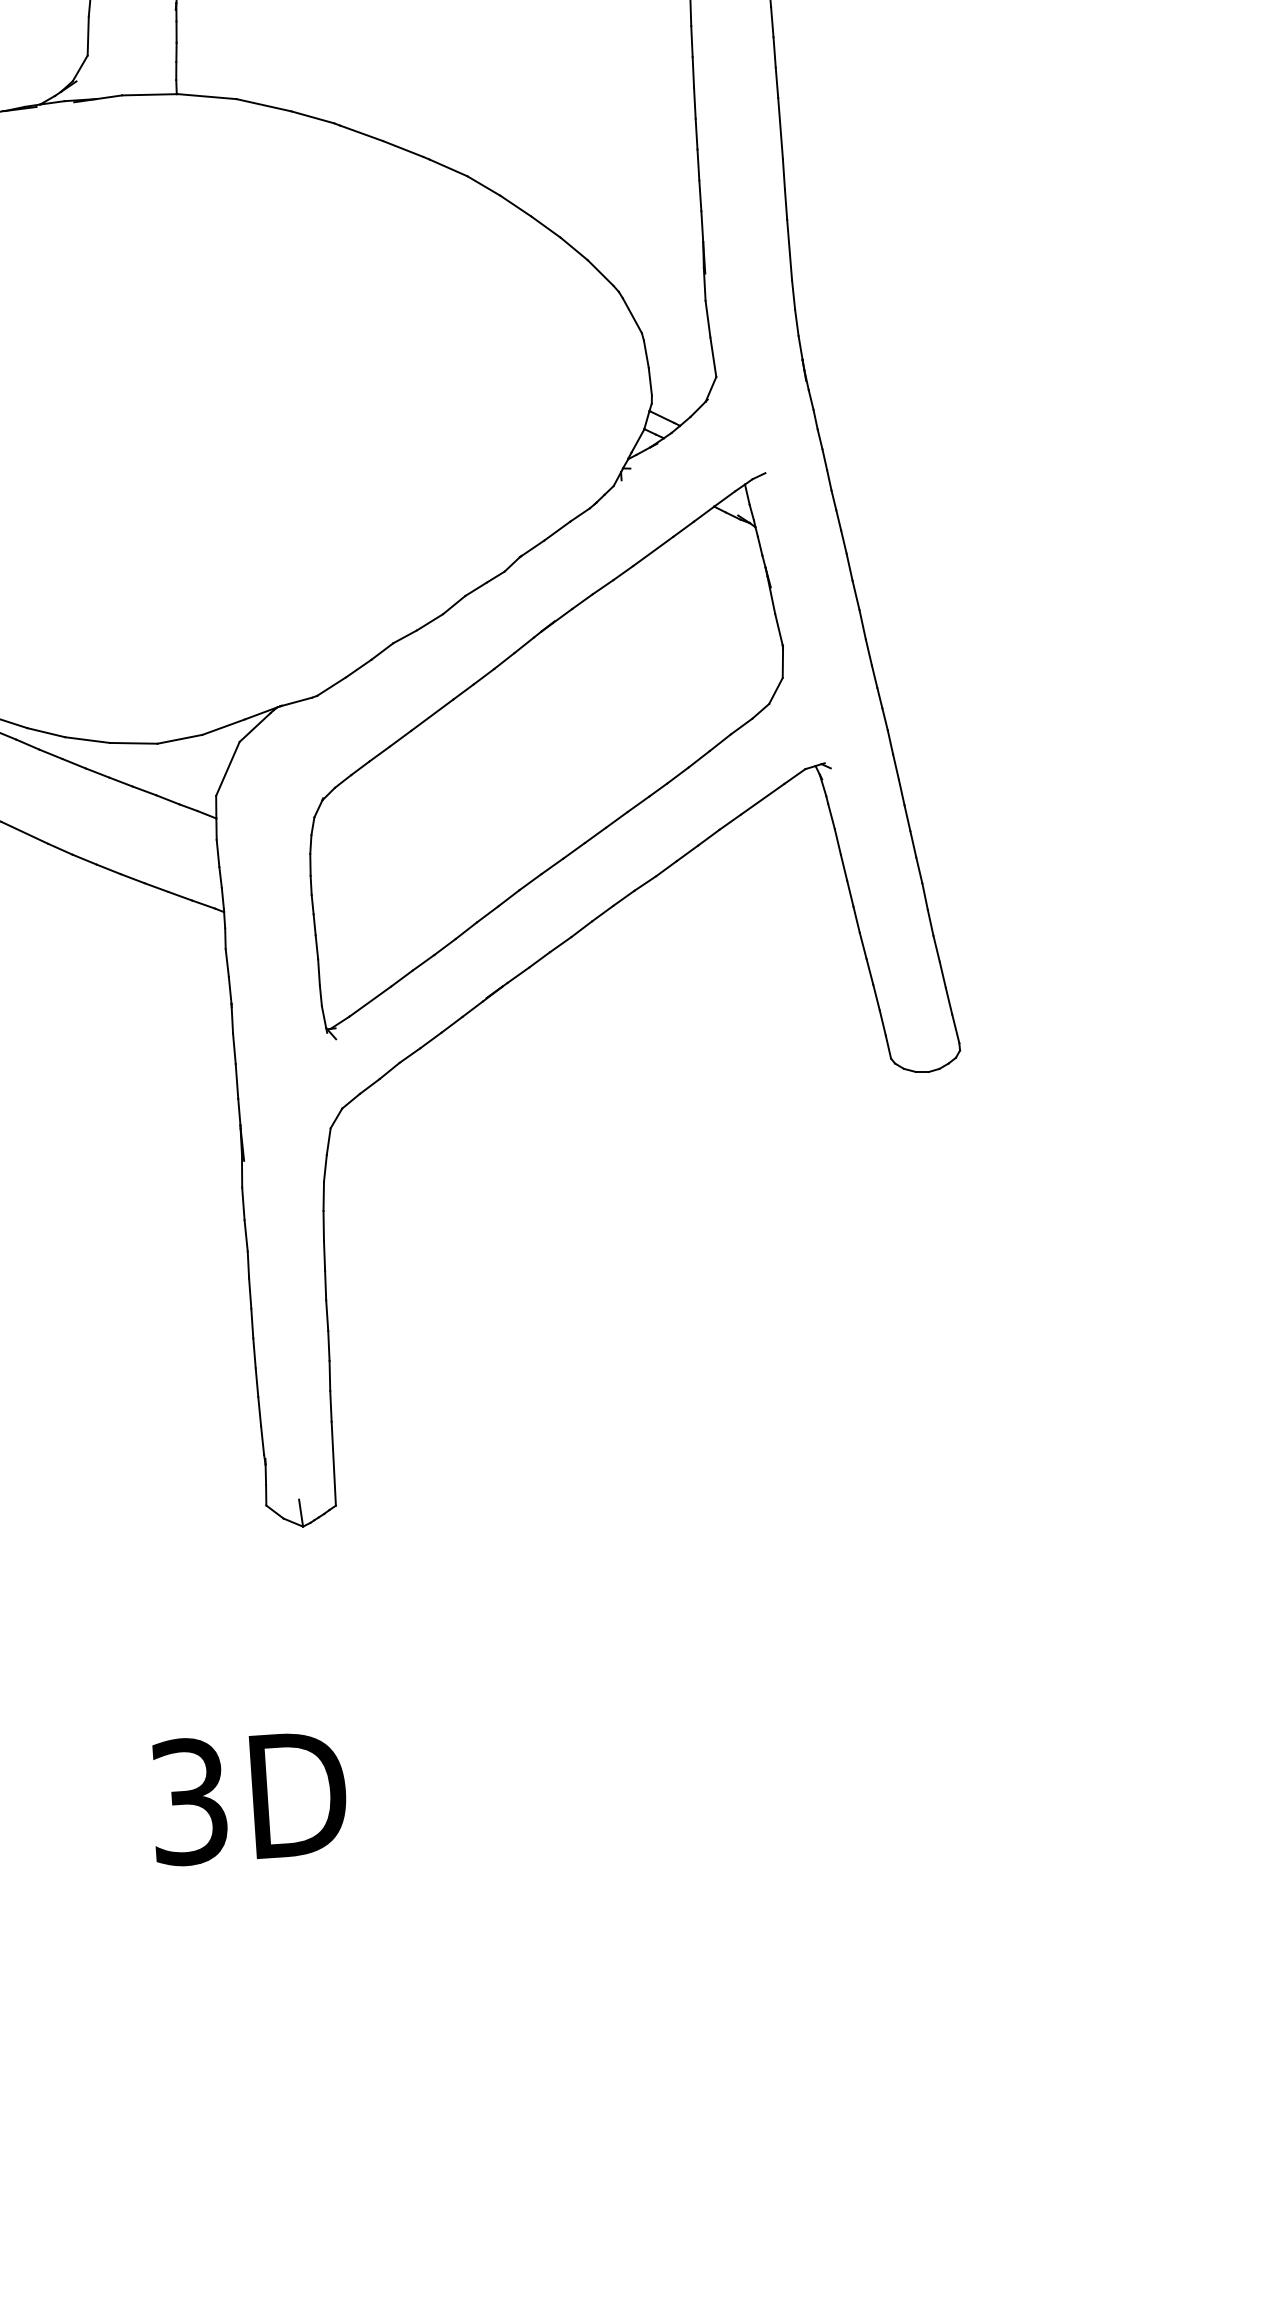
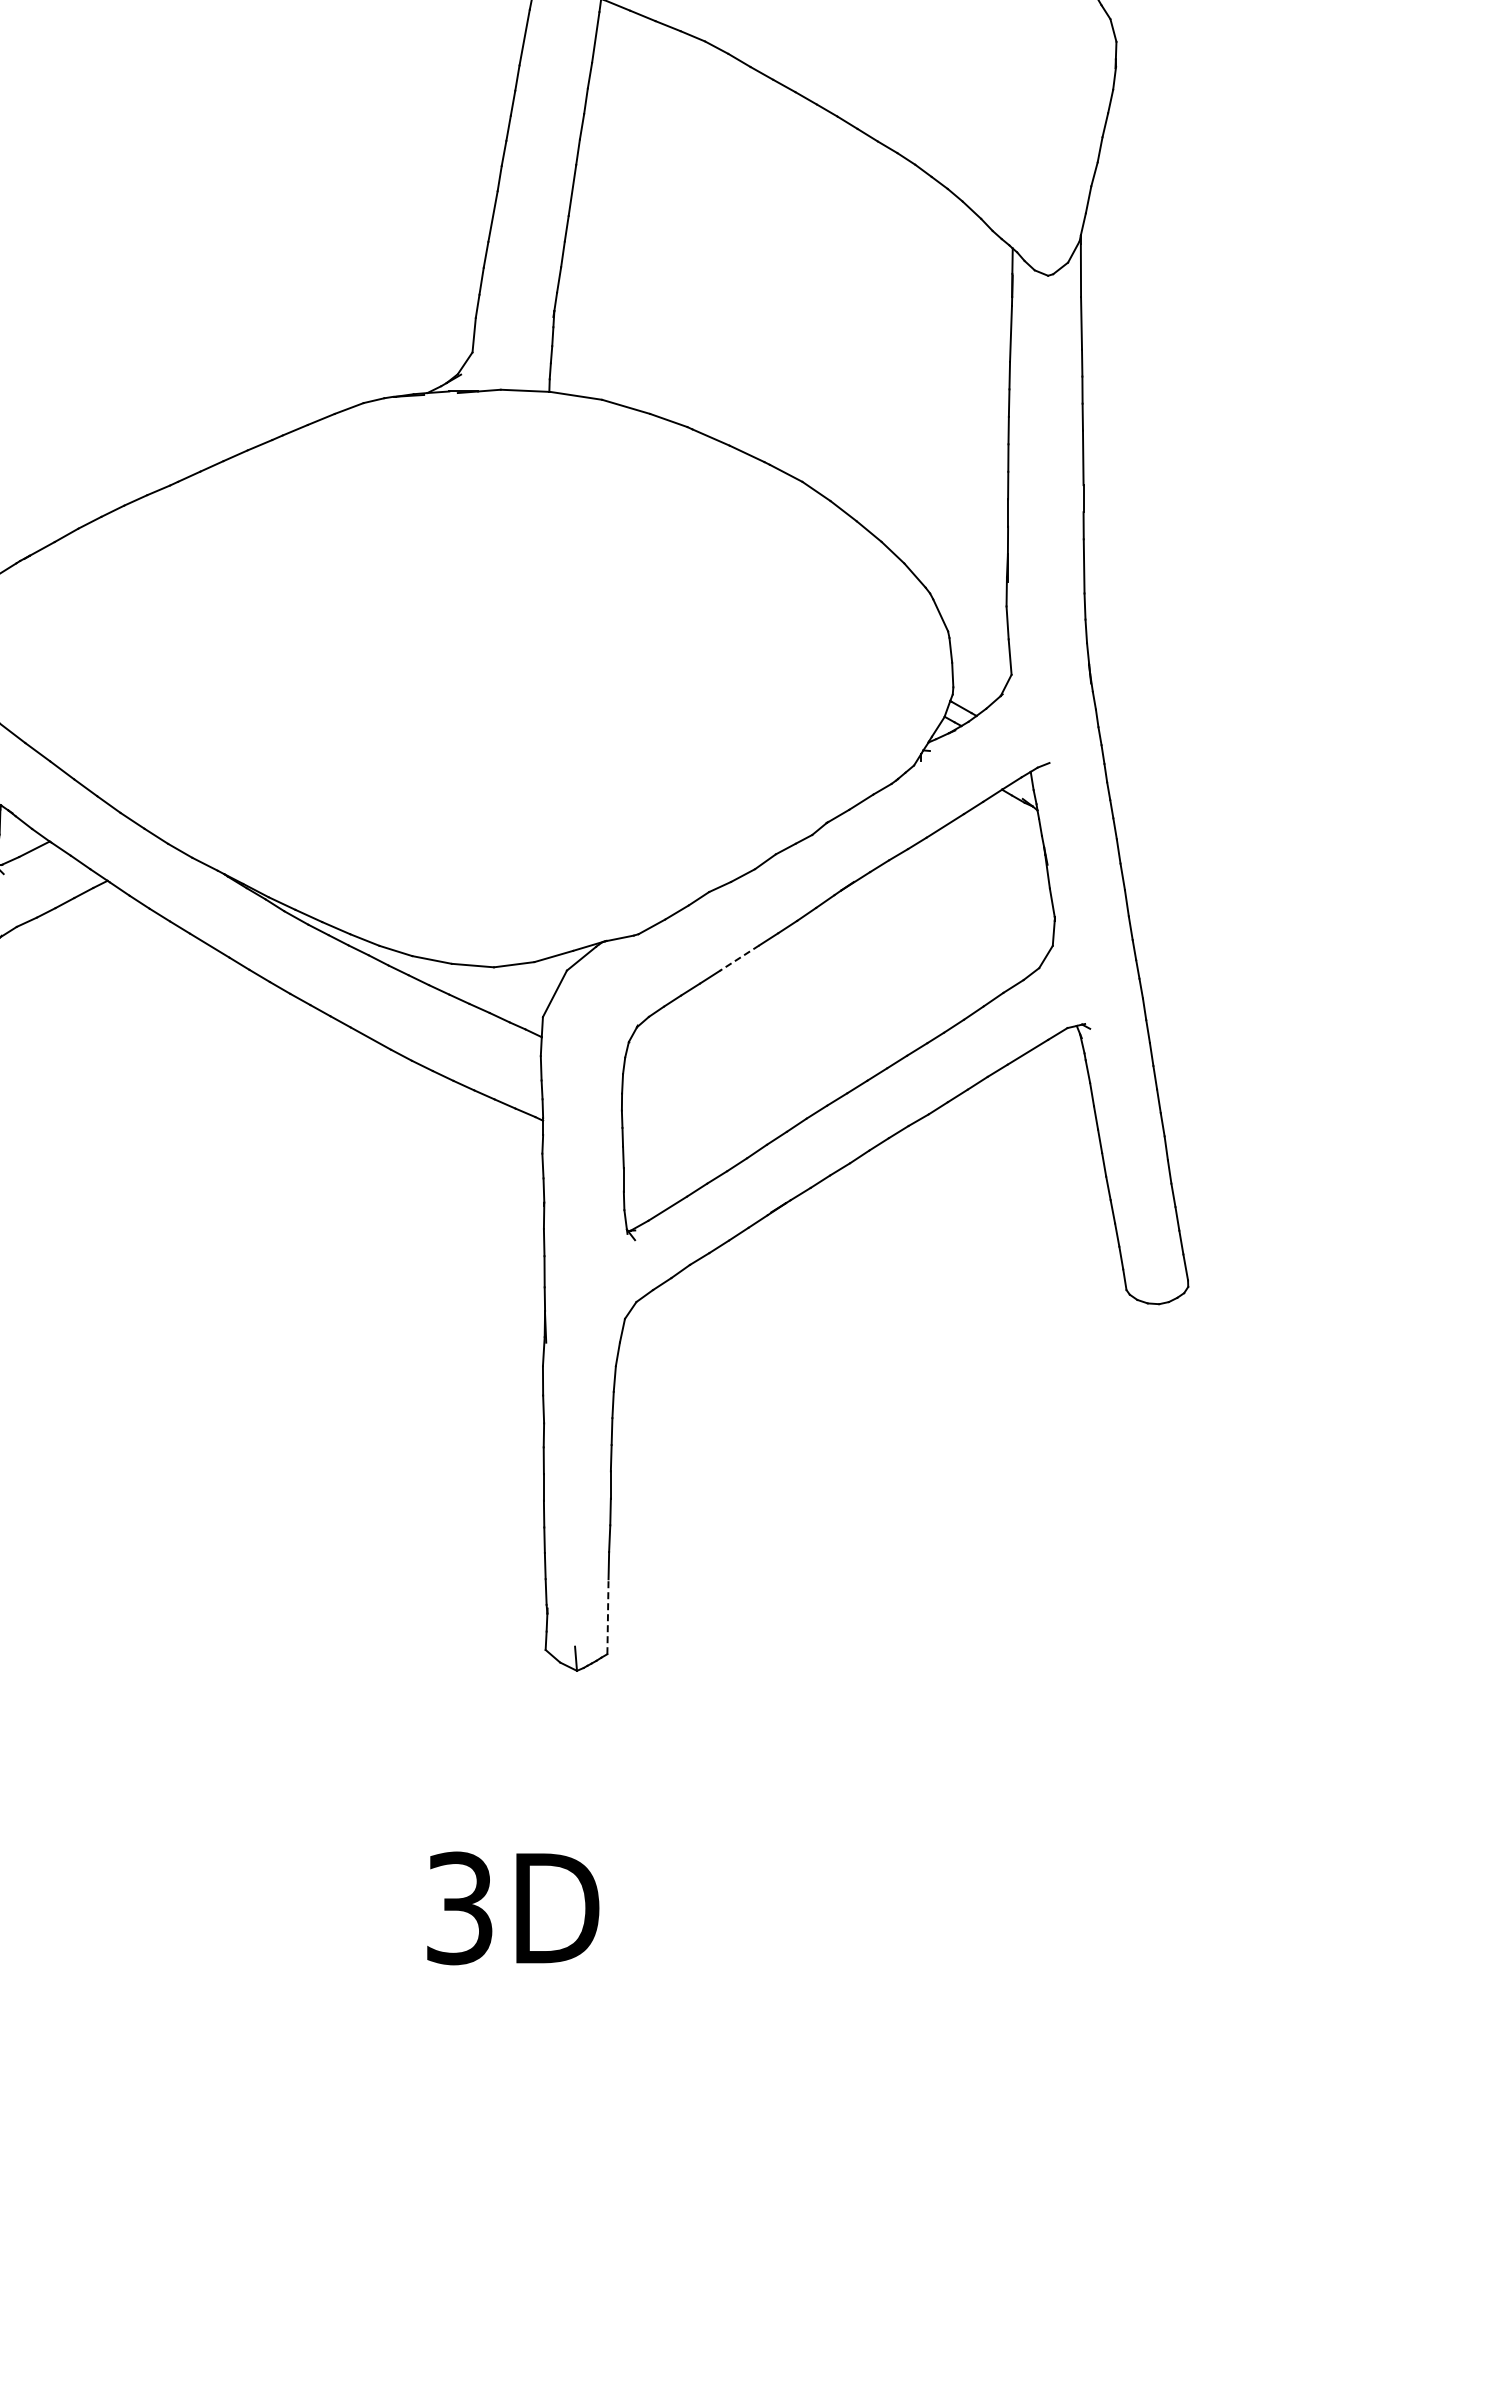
line: (432, 715) -> (739, 958), solid -> dashed
line: (333, 1463) -> (607, 1616), solid -> dashed

